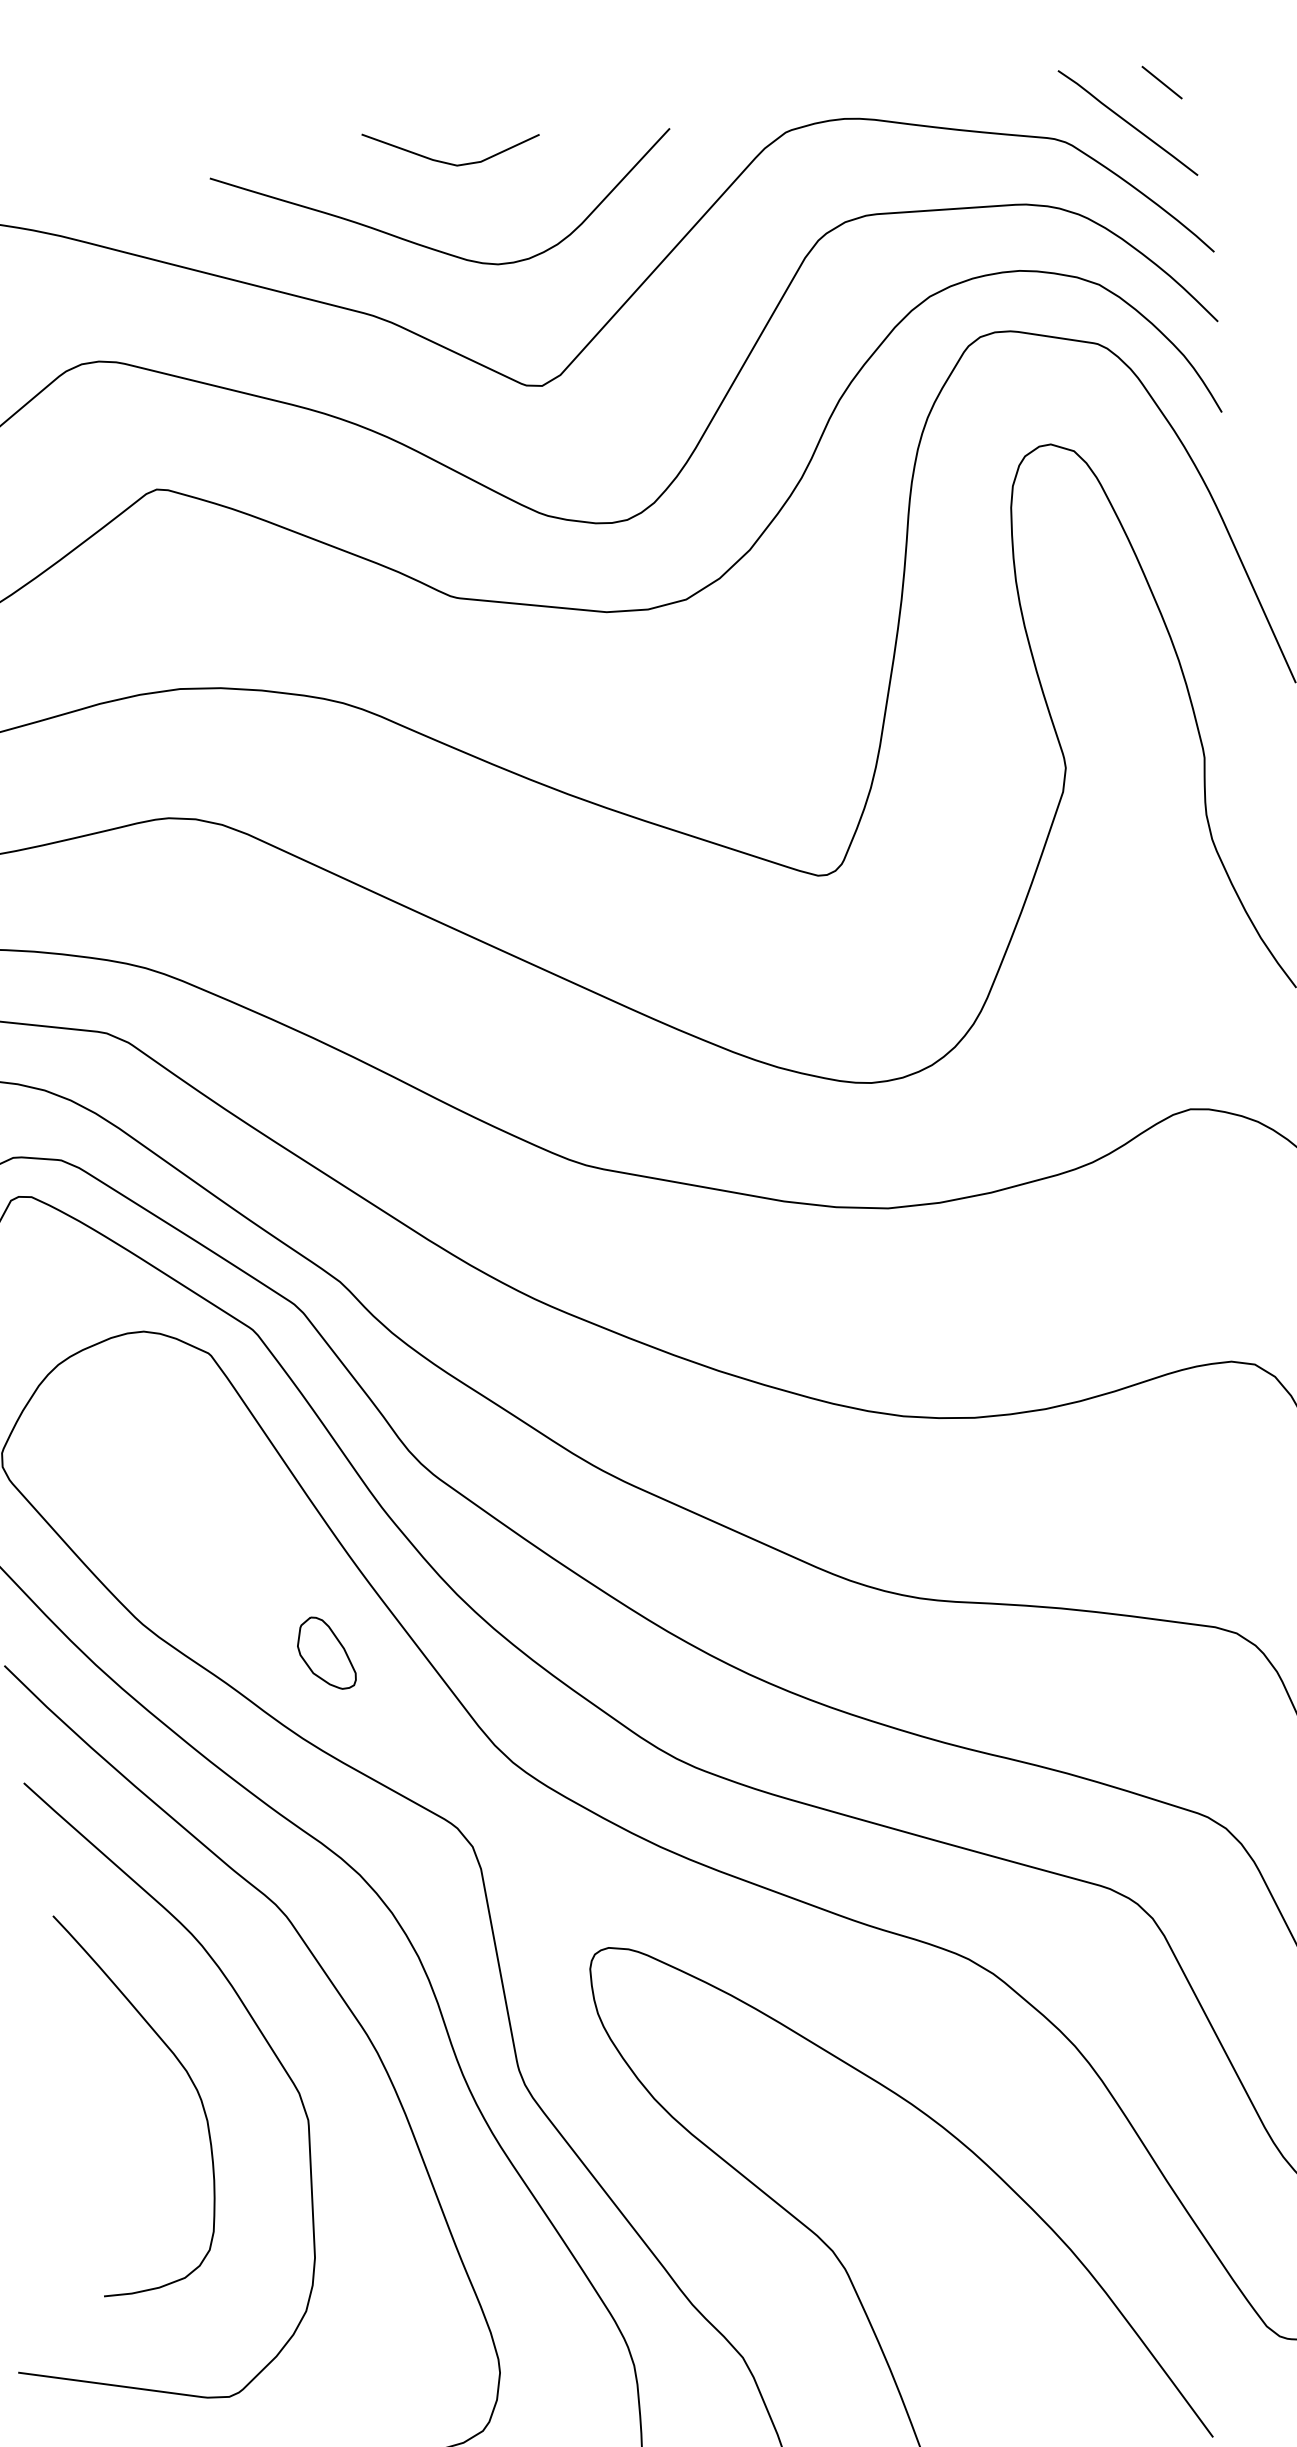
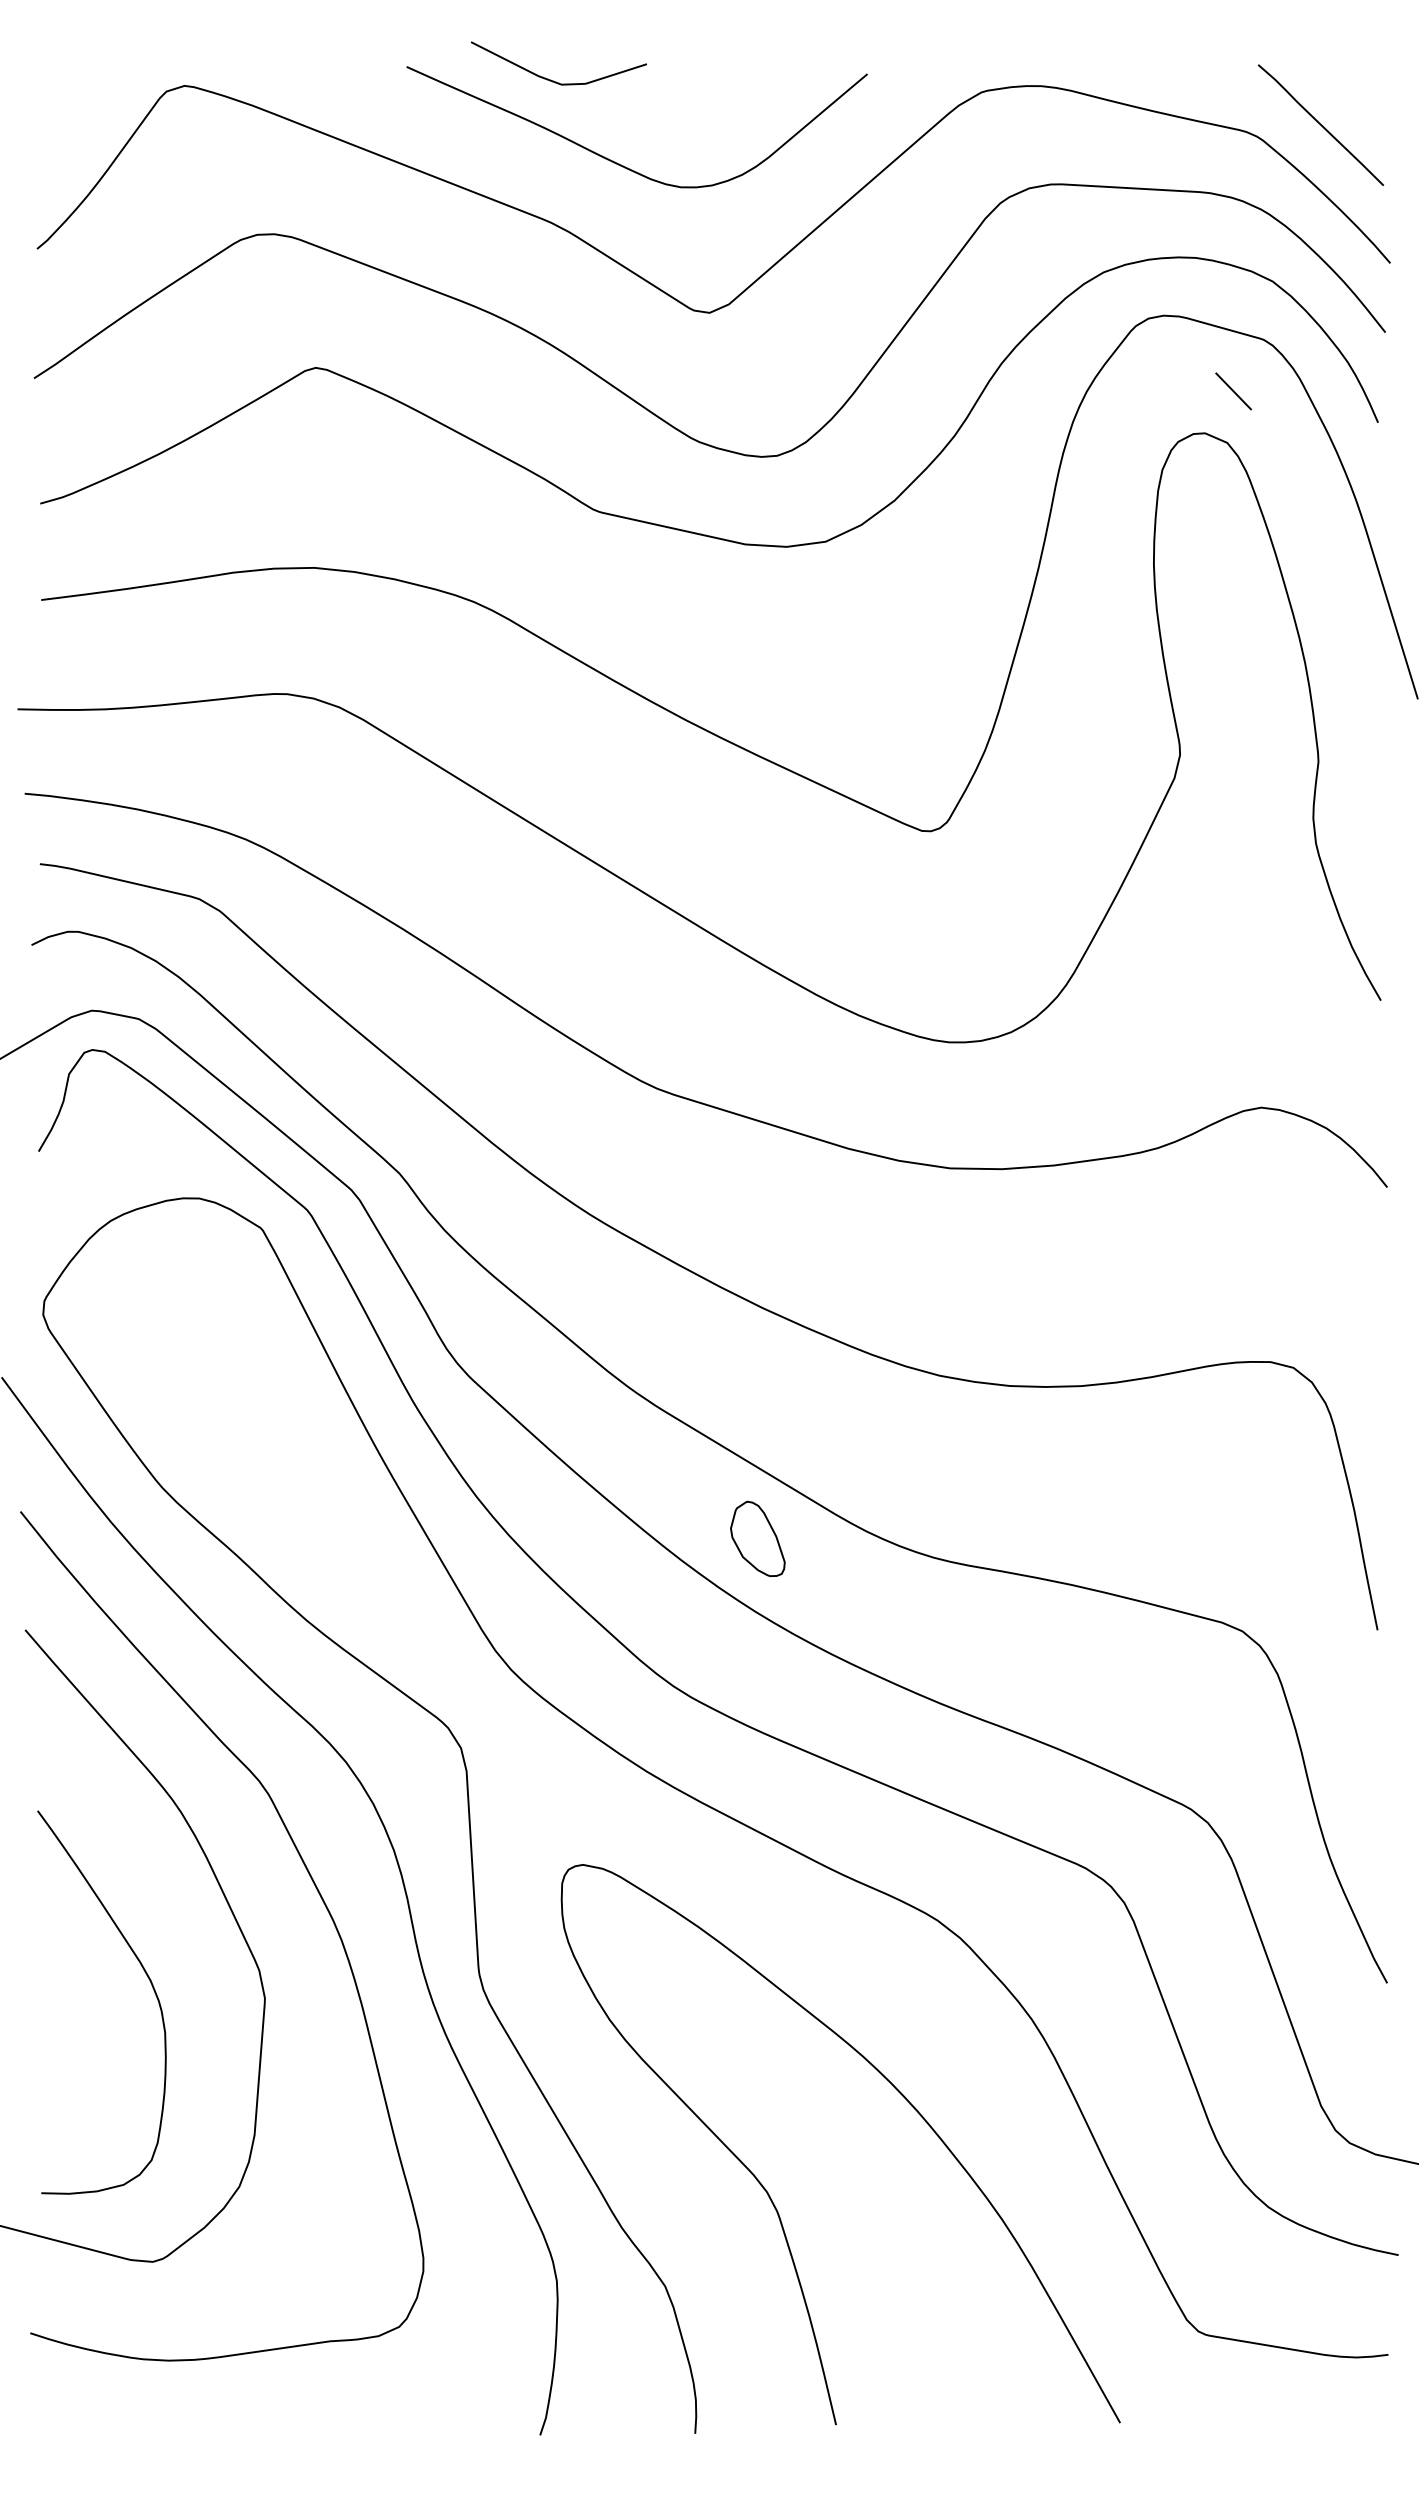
line: (1161, 82) -> (1233, 391), moved
line: (448, 162) -> (553, 80), moved
part: (325, 1652) -> (757, 1538), moved
curve: (184, 2070) -> (148, 1979), moved

